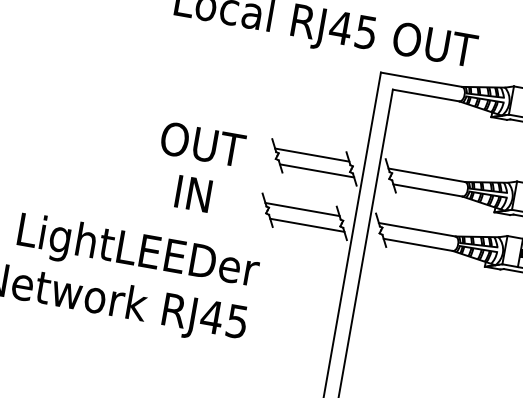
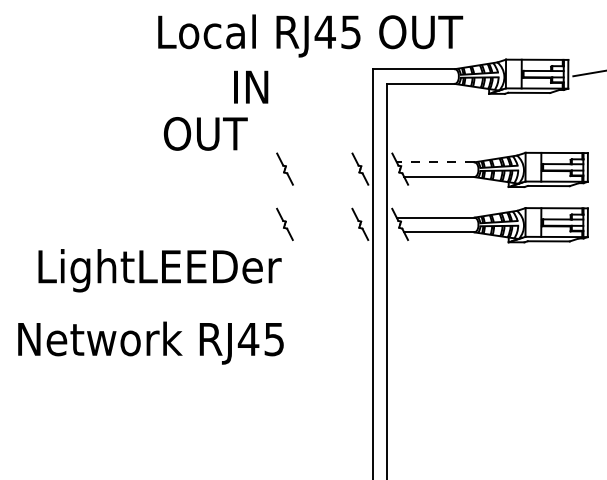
text: (202, 144) -> (205, 133), moved
line: (311, 155) -> (318, 162), removed
line: (316, 171) -> (326, 177), removed
line: (426, 175) -> (435, 162), solid -> dashed
text: (194, 193) -> (251, 86), moved
line: (301, 209) -> (318, 217), removed
line: (307, 225) -> (326, 232), removed
text: (137, 253) -> (159, 270), moved

